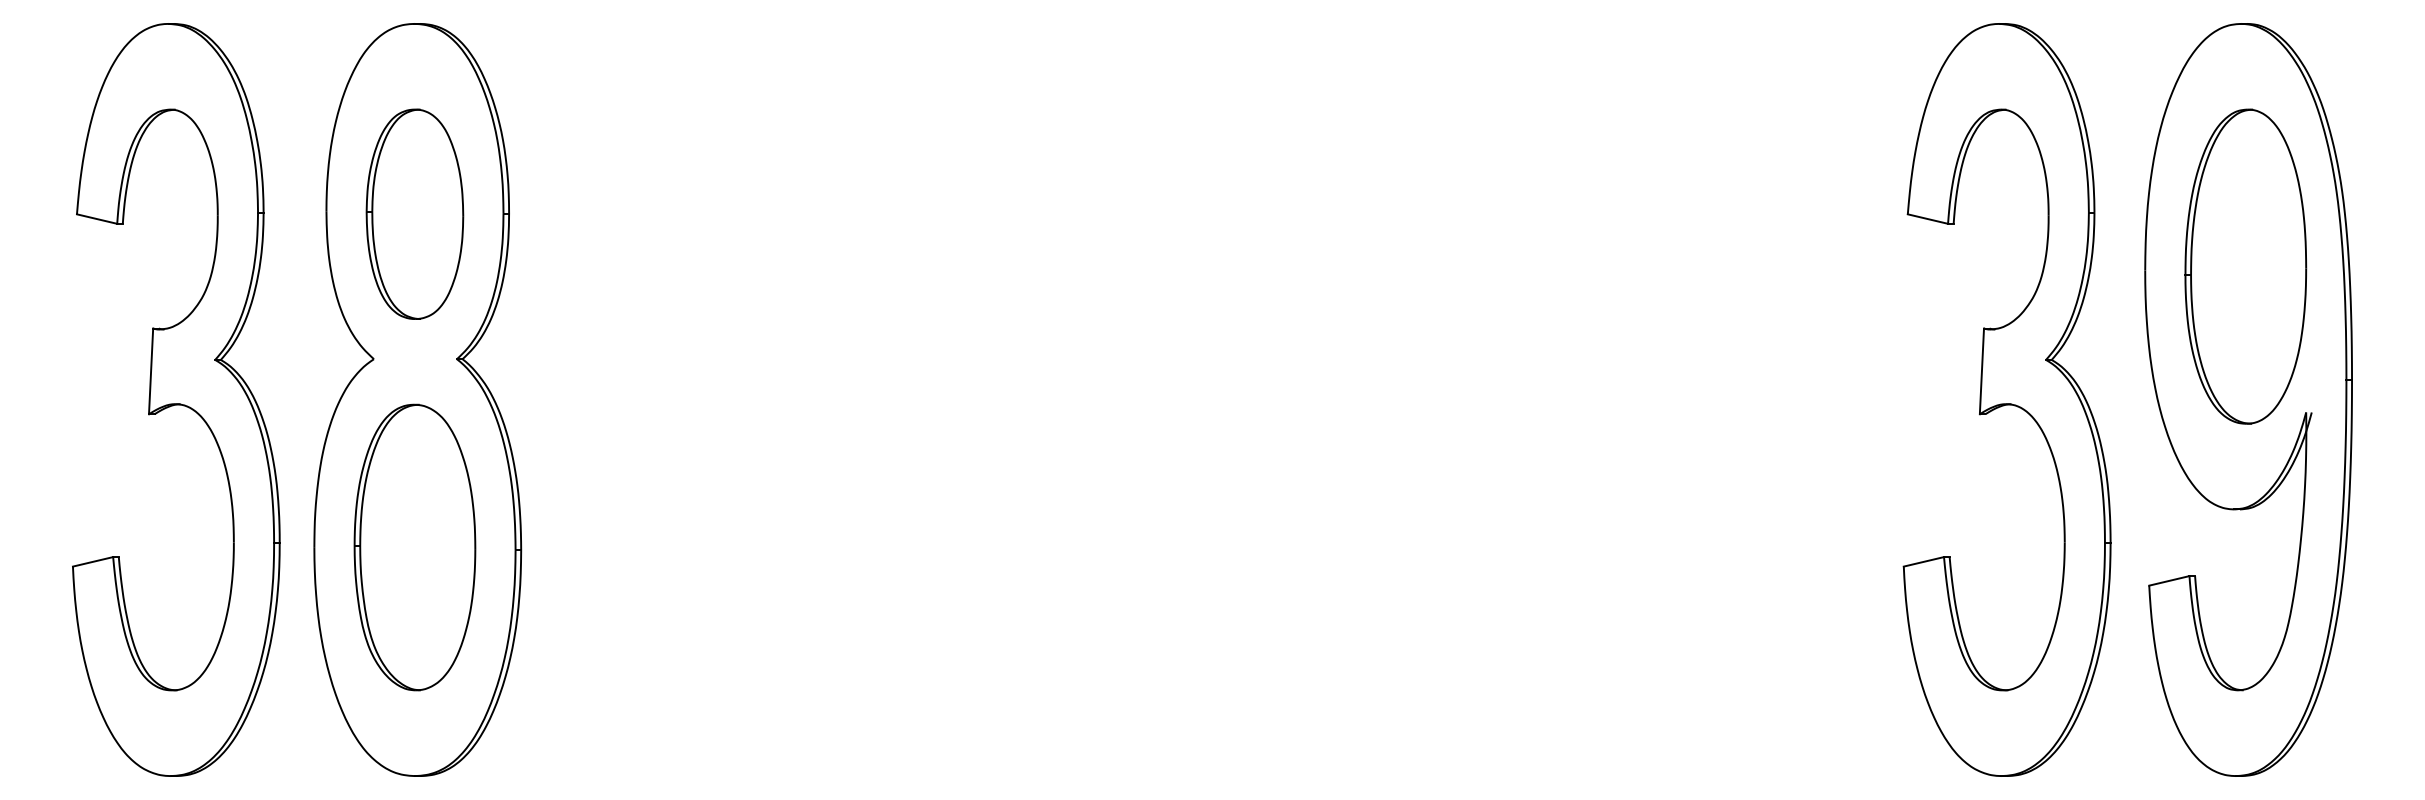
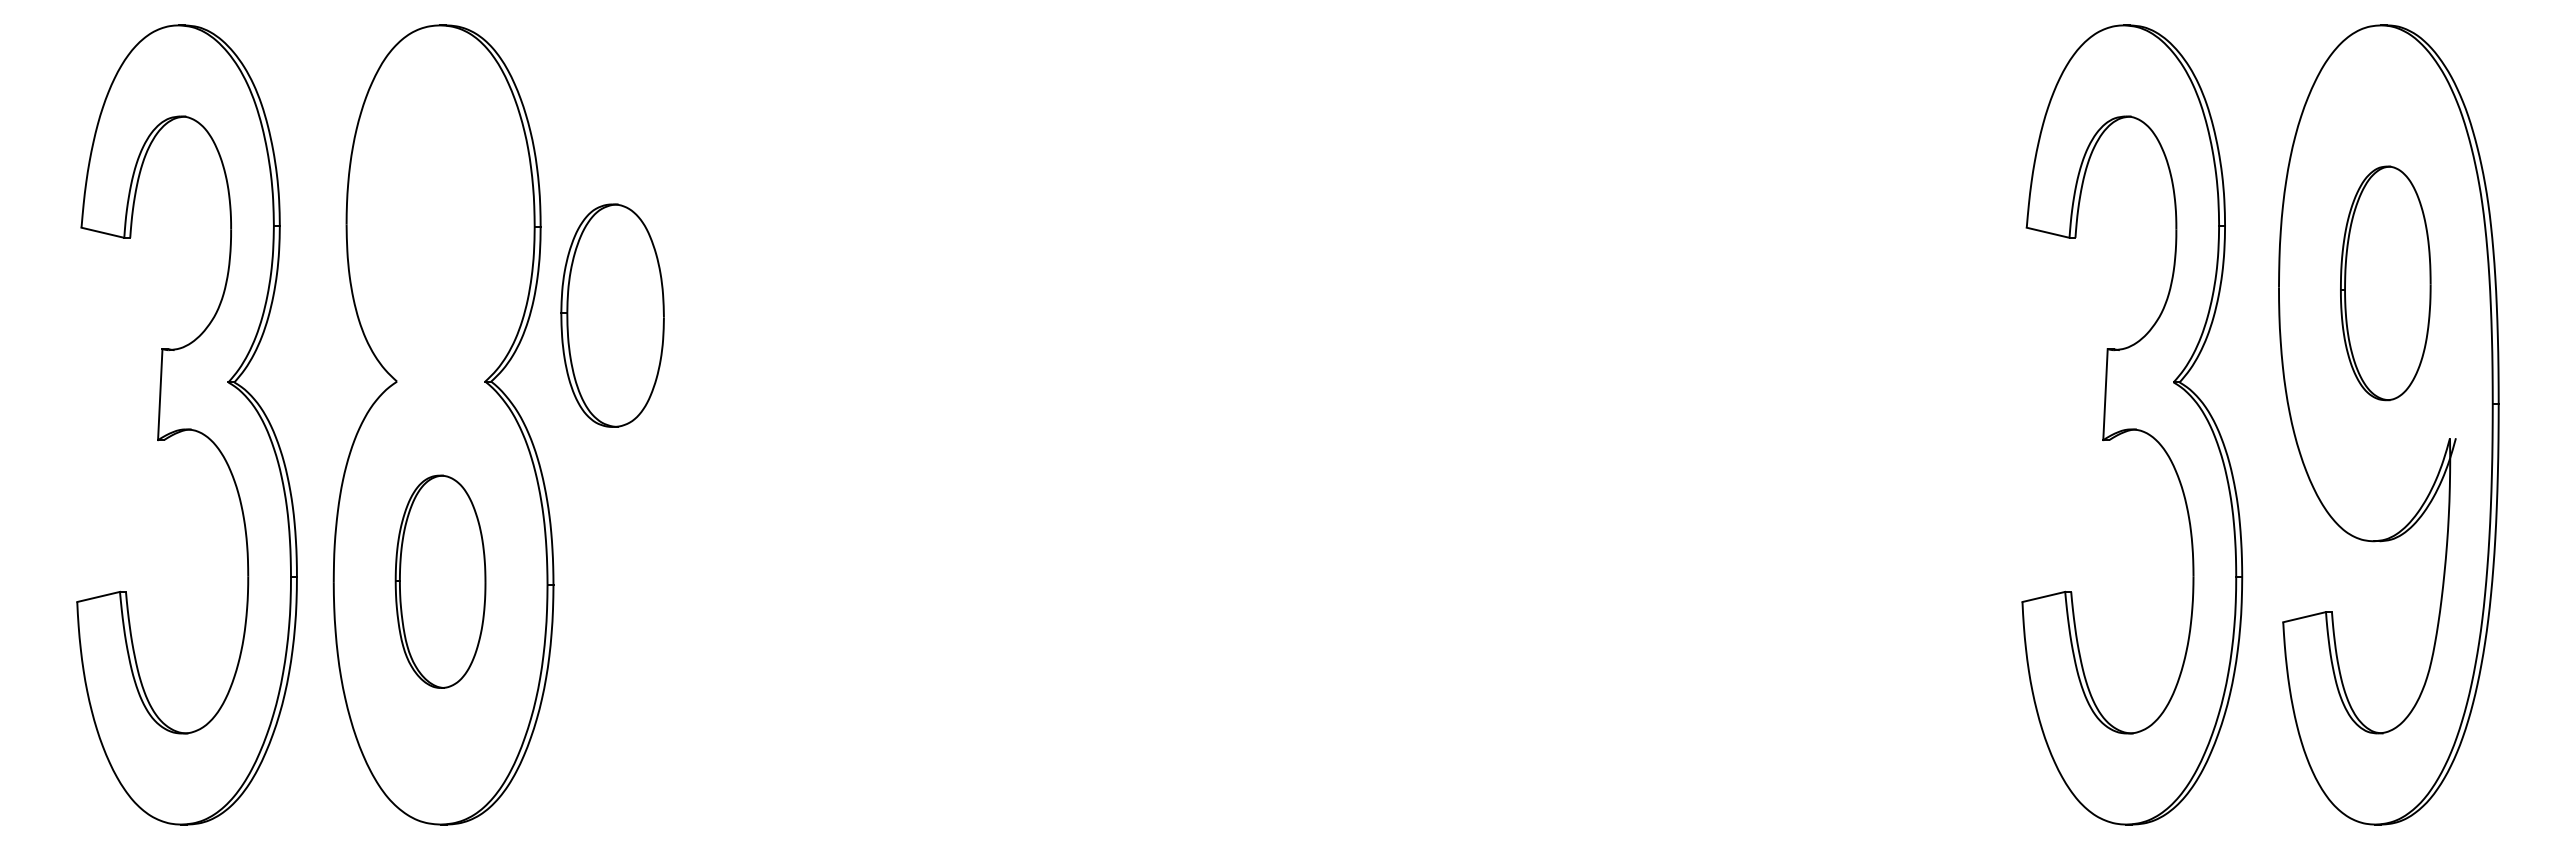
part: (414, 214) -> (612, 315), moved
part: (2245, 266) -> (2385, 283), size x0.7
part: (414, 547) -> (440, 581), size x0.7

